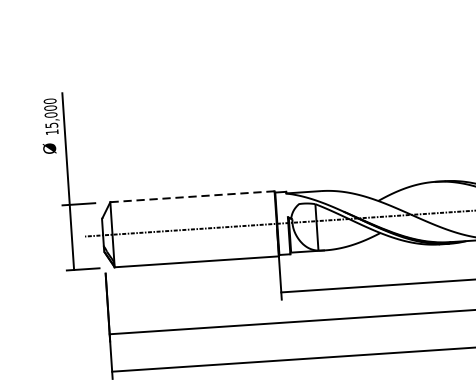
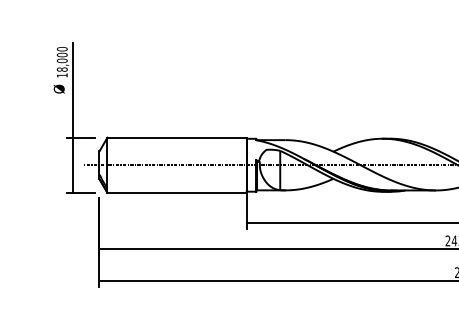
text: (50, 125) -> (61, 69), 15,000 -> 18,000
line: (191, 196) -> (176, 137), dashed -> solid

